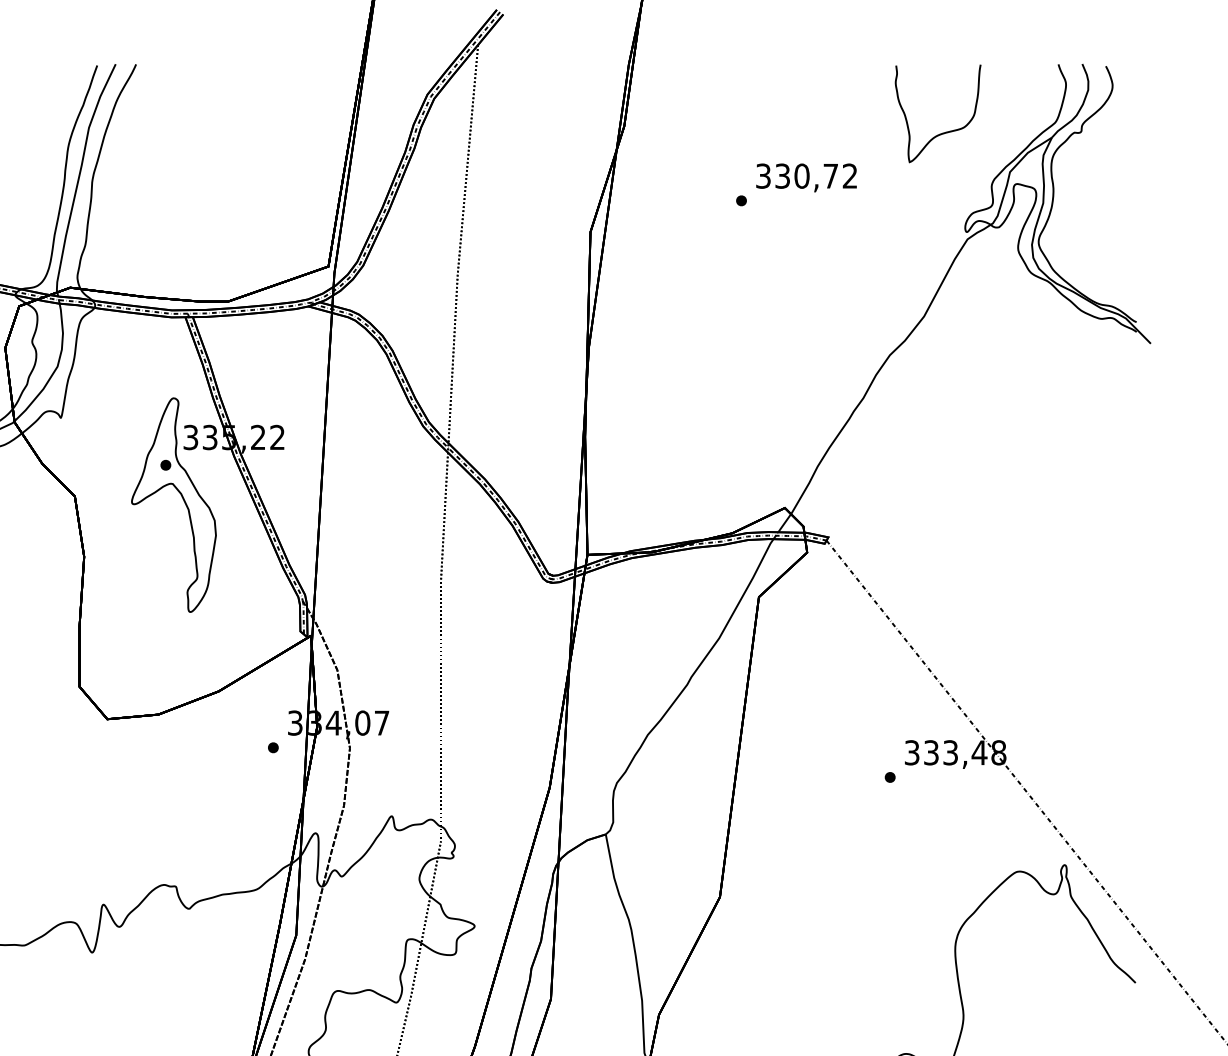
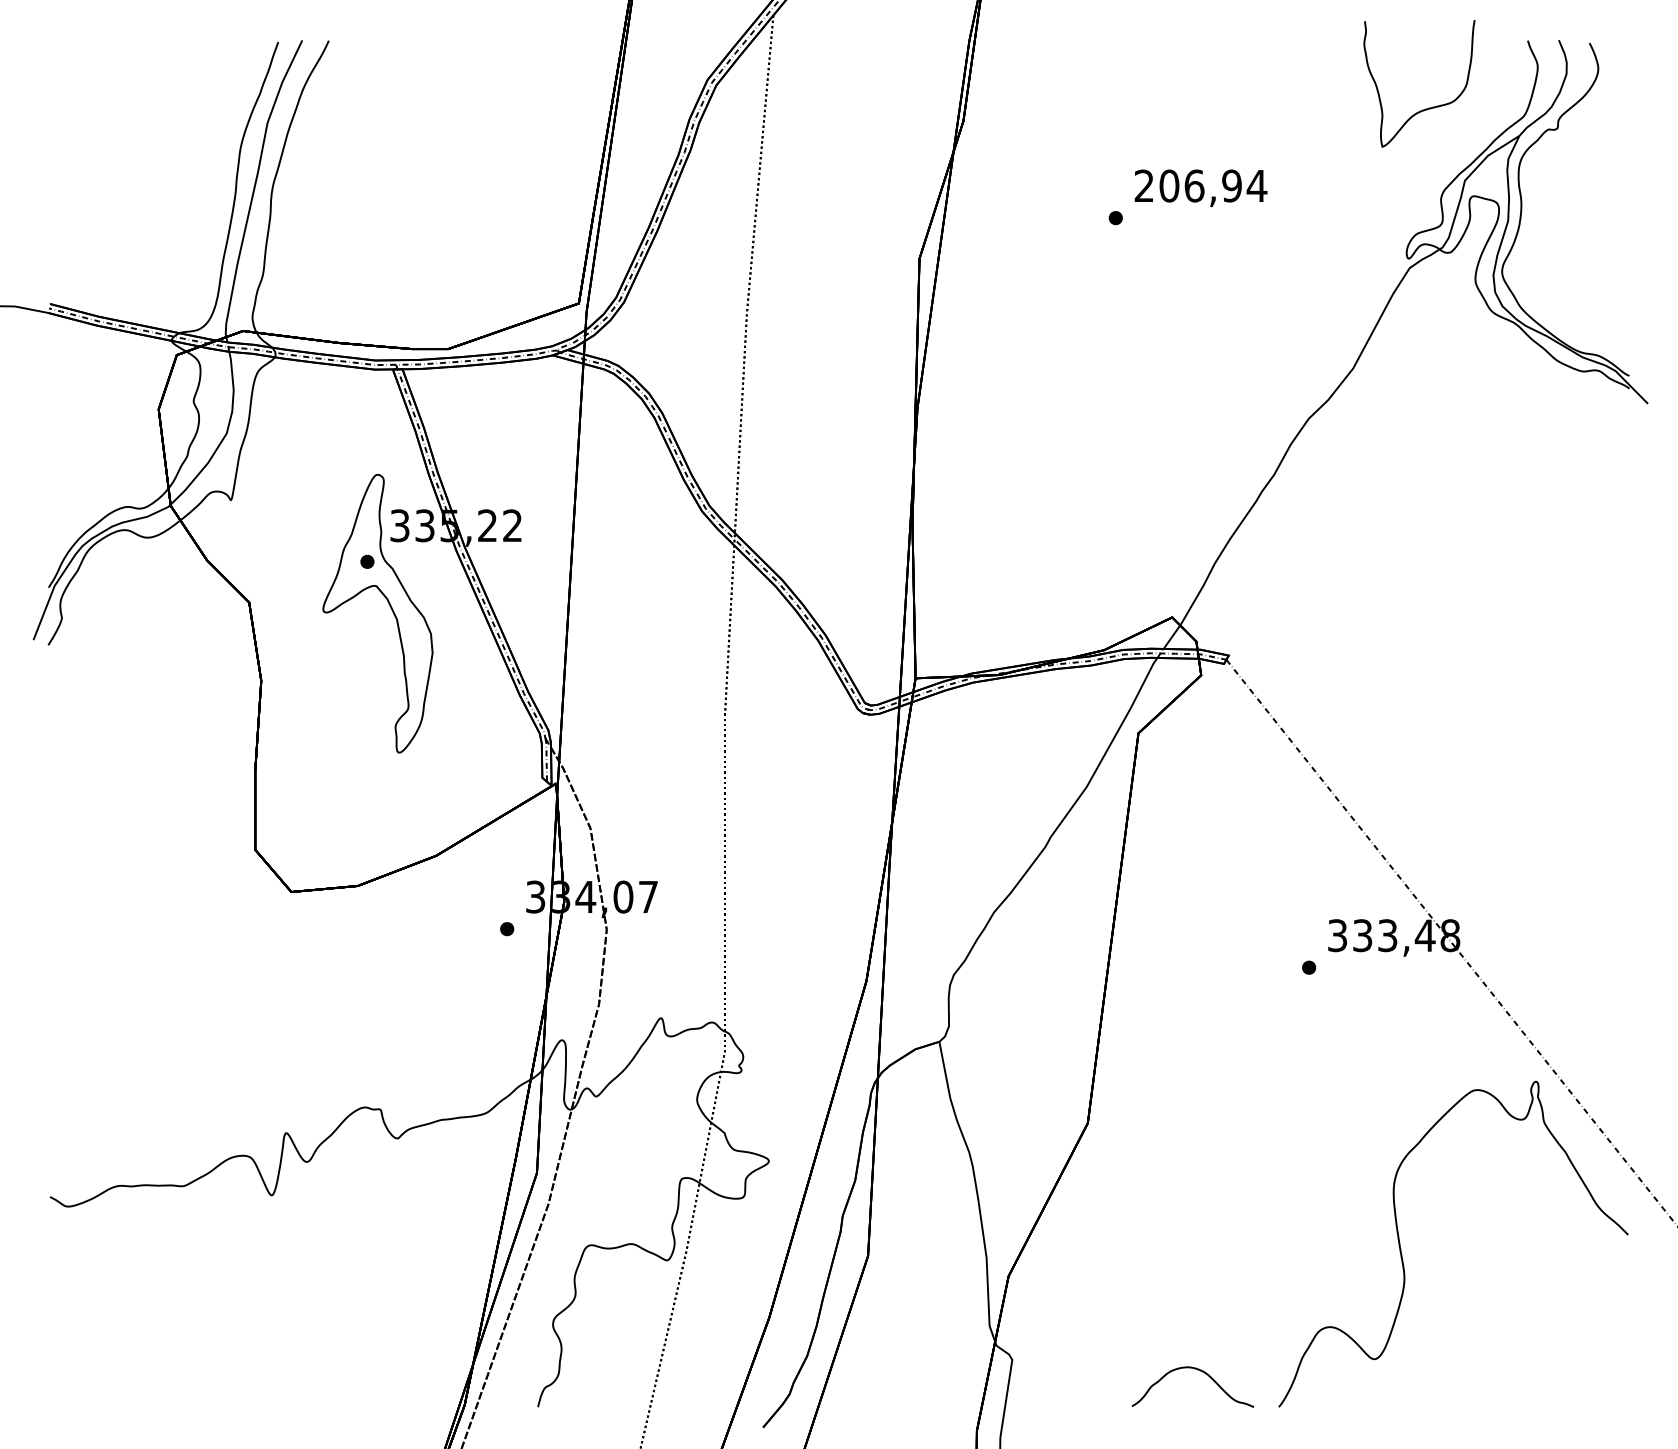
curve: (942, 132) -> (1425, 108), moved
text: (806, 175) -> (1200, 185), 330,72 -> 206,94

